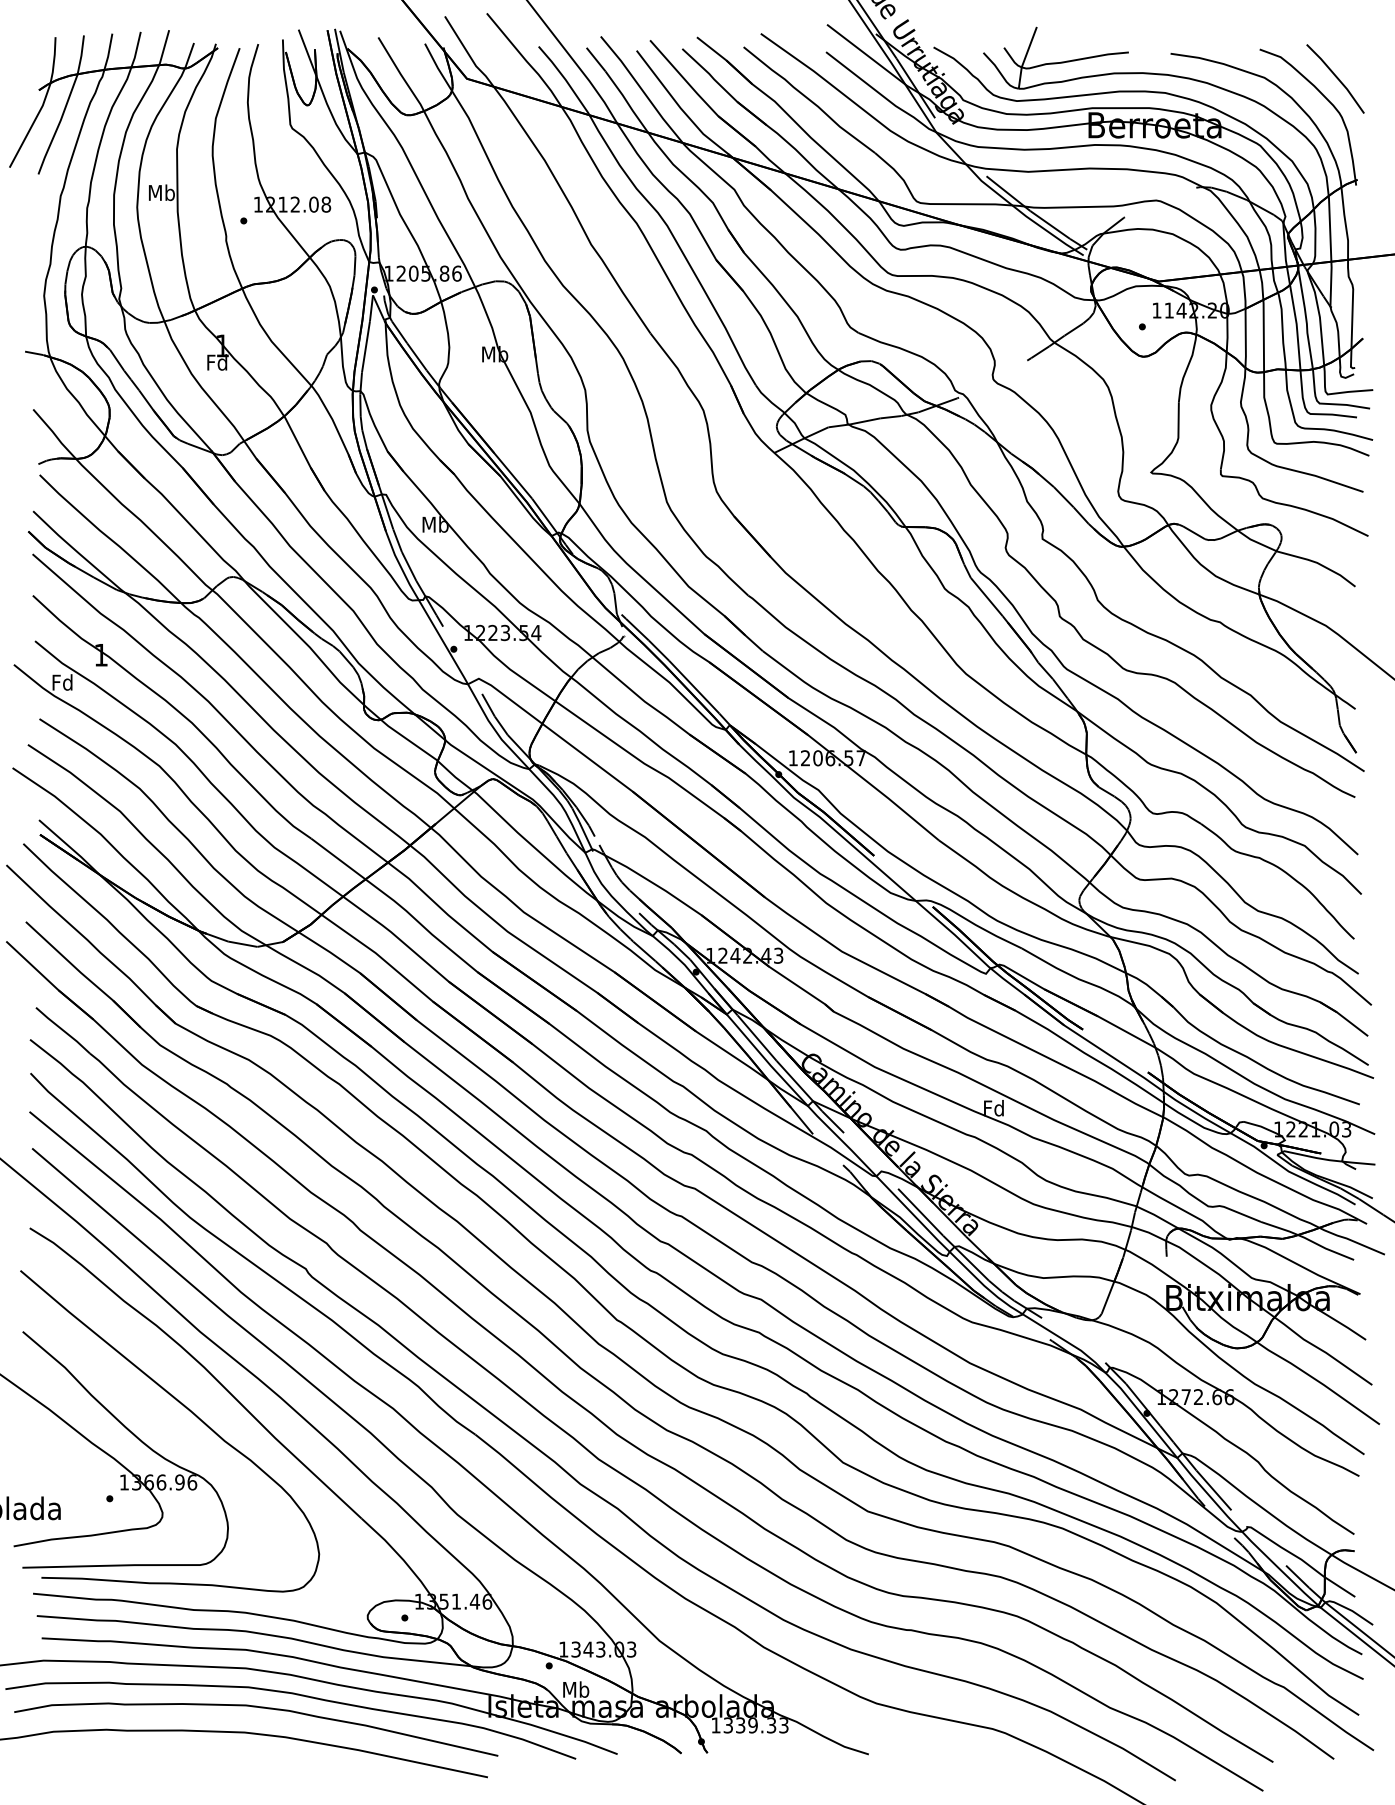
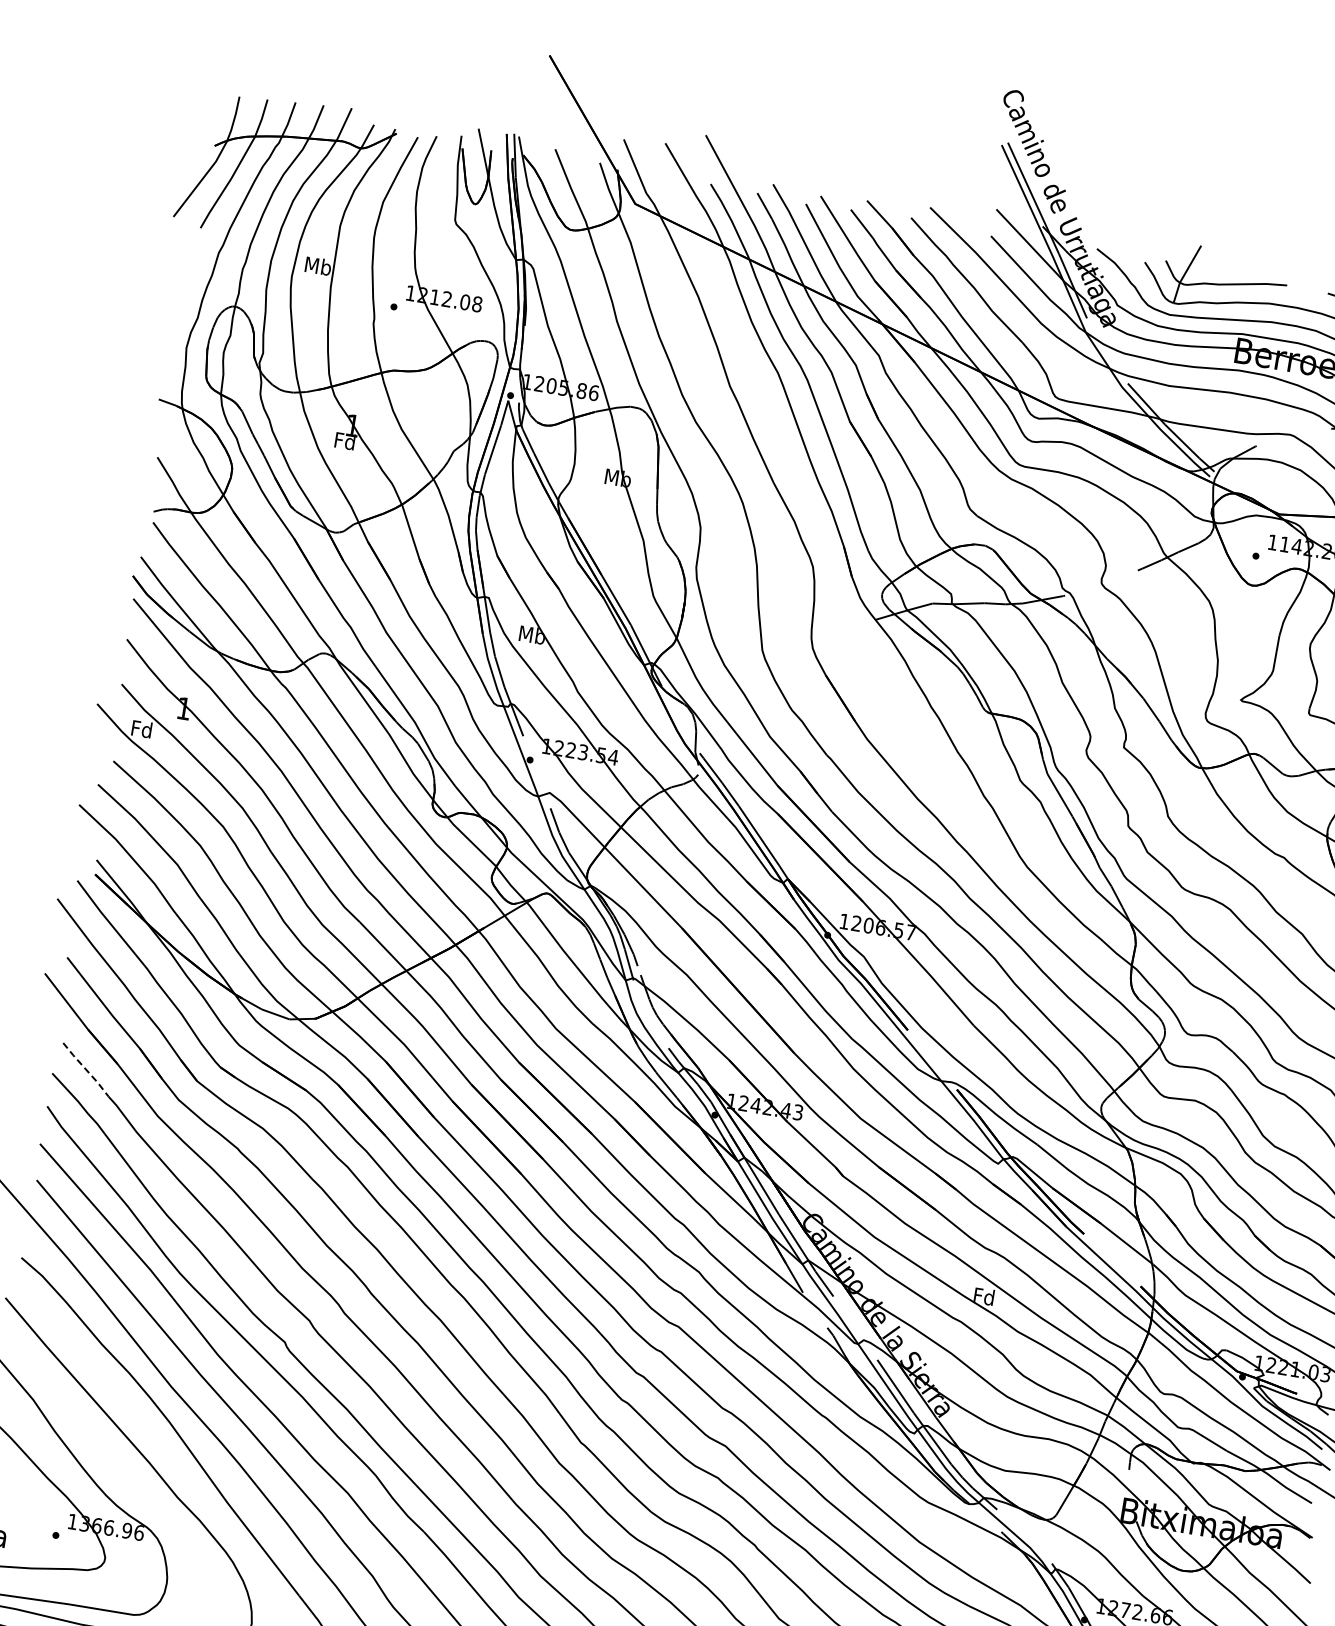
line: (63, 1030) -> (86, 1069), solid -> dashed

